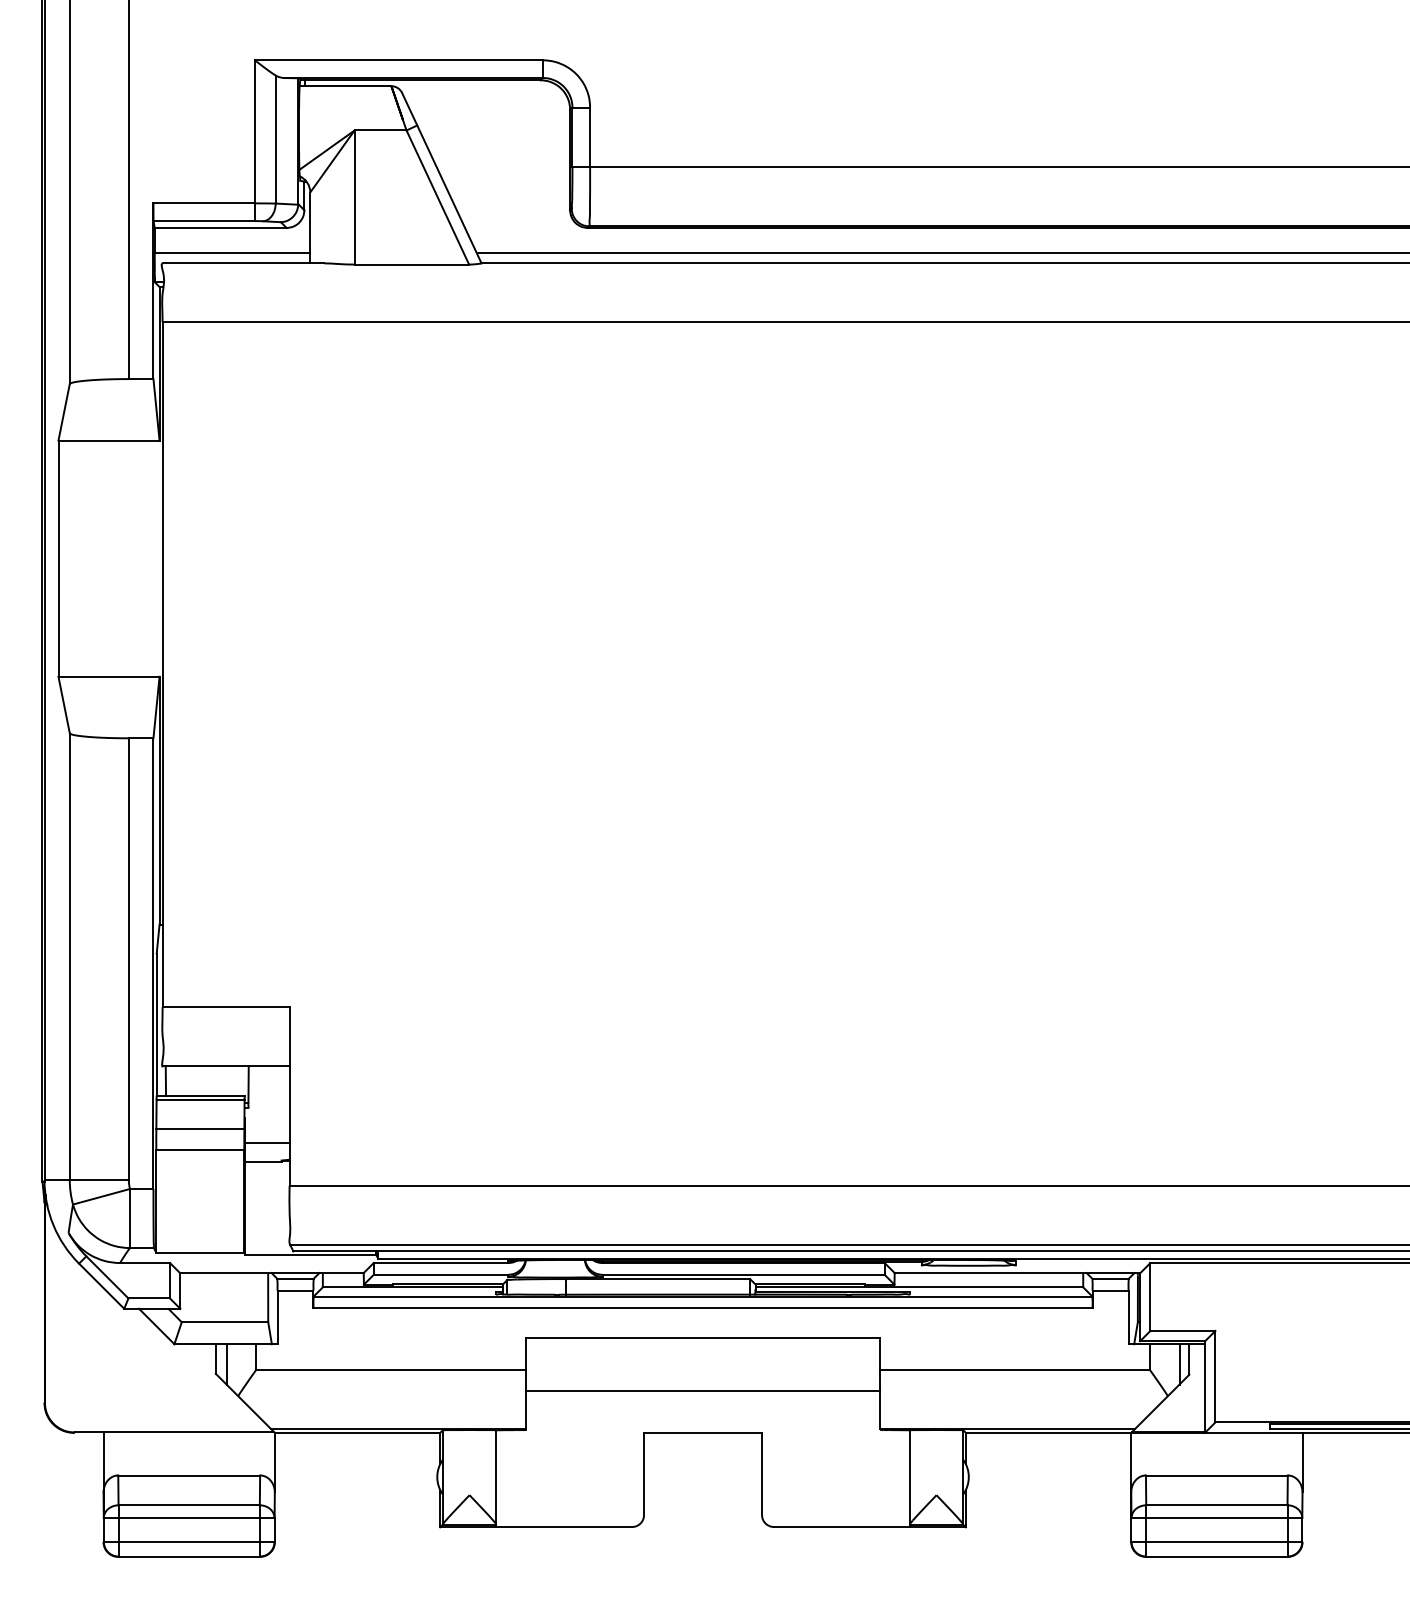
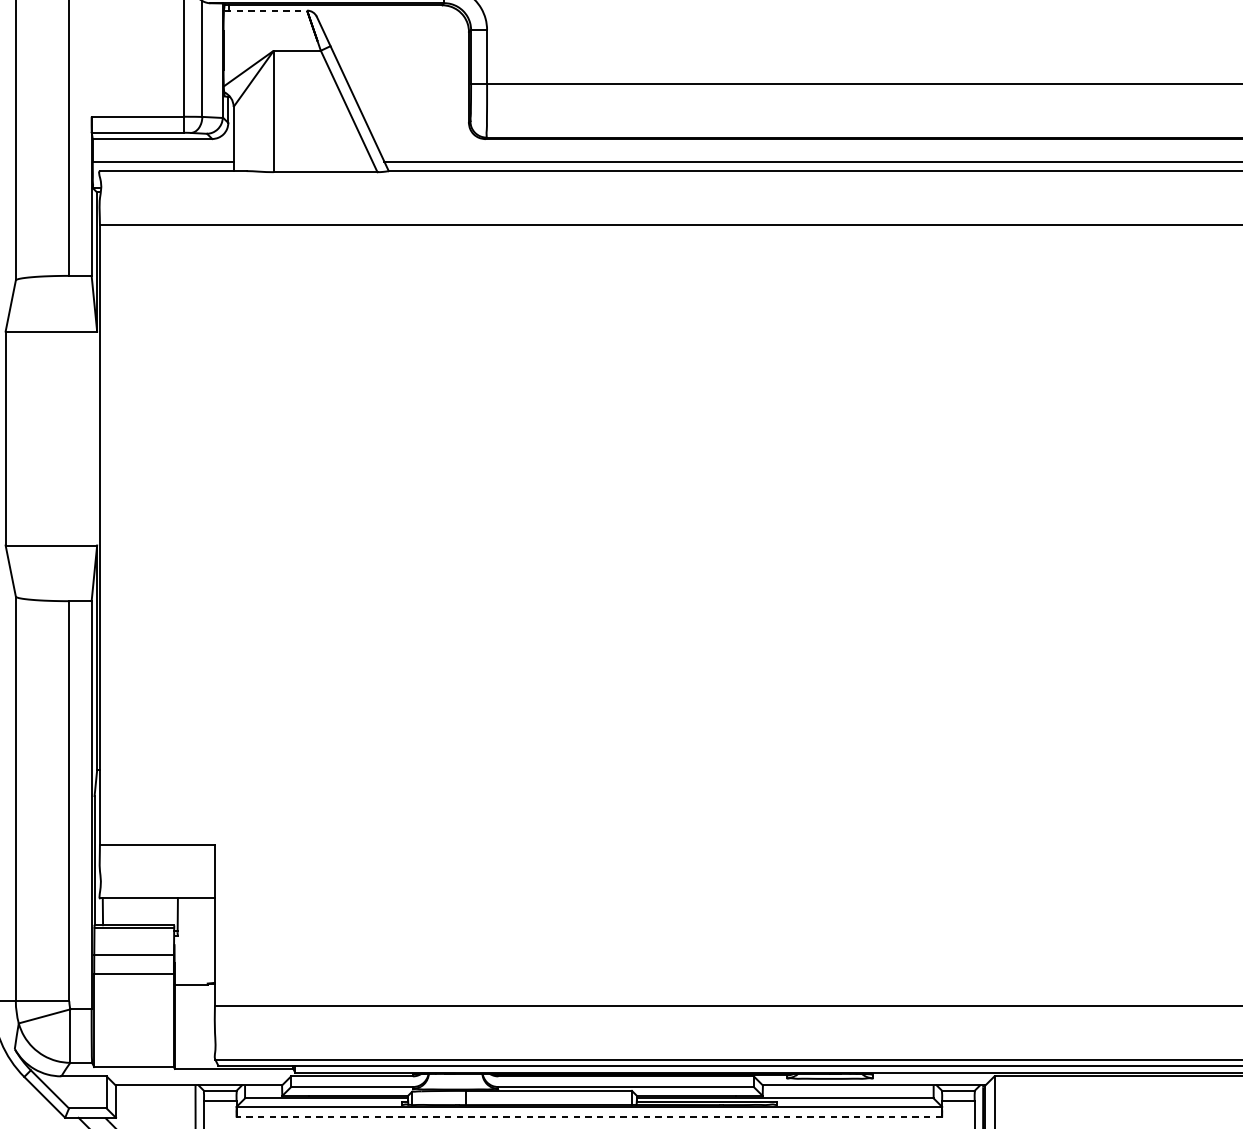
line: (346, 86) -> (266, 10), solid -> dashed
line: (267, 1143) -> (194, 968), removed
line: (703, 1308) -> (589, 1117), solid -> dashed

